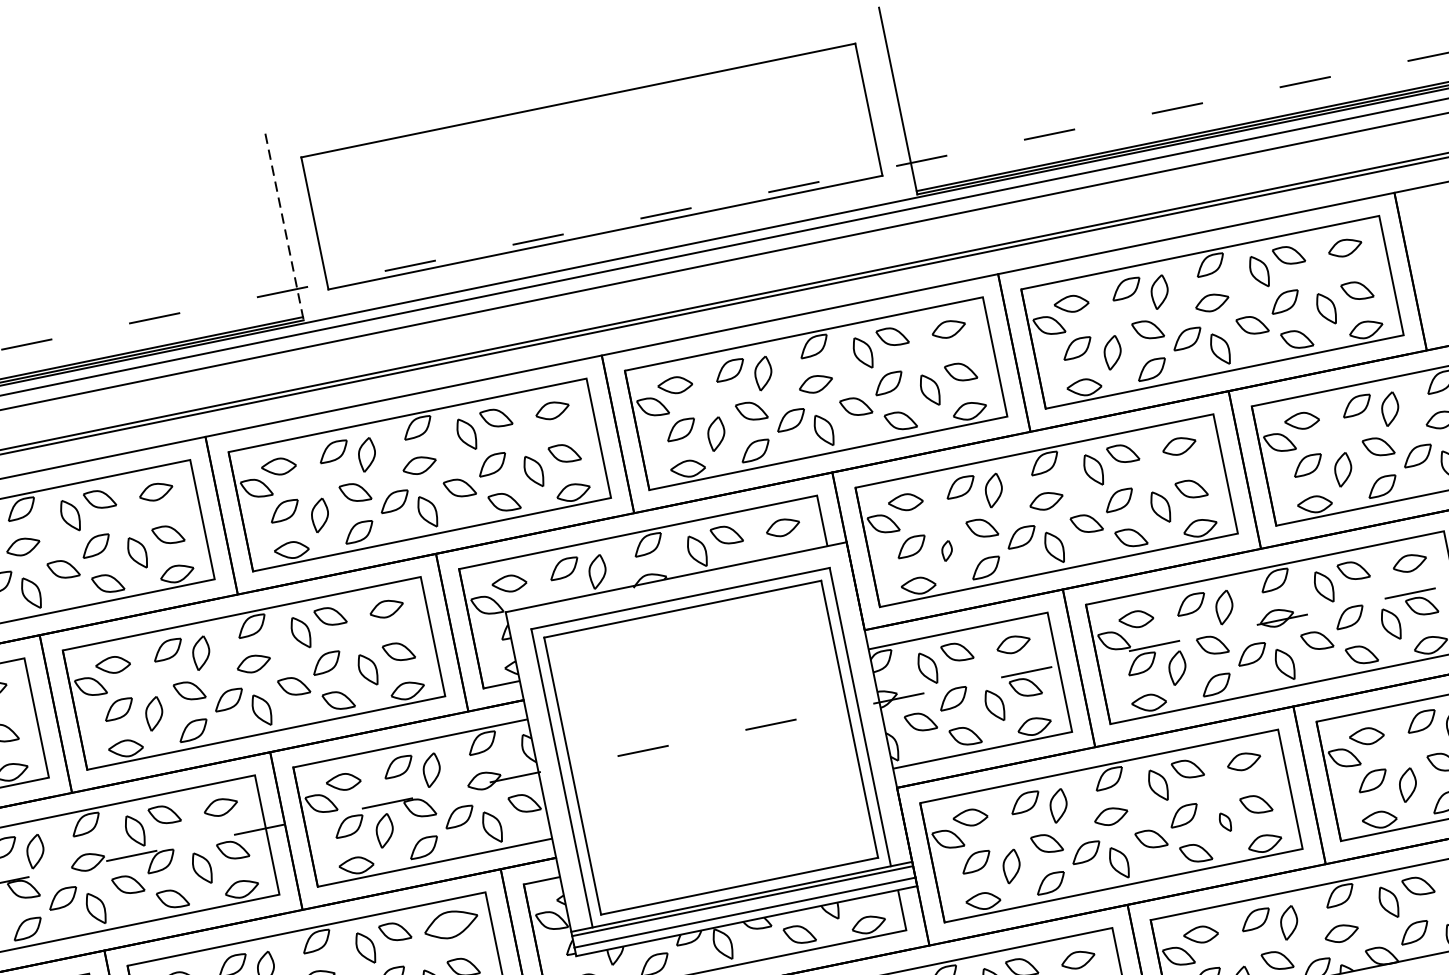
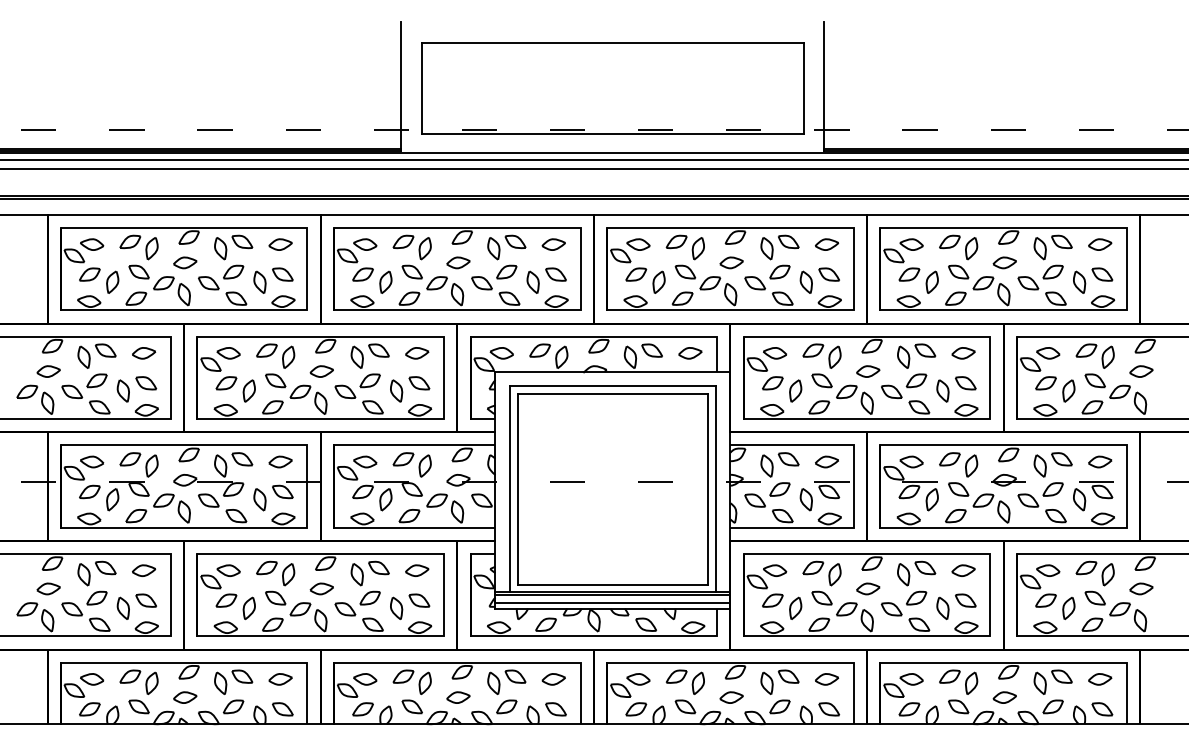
line: (284, 228) -> (401, 87), dashed -> solid
part: (946, 550) -> (795, 390), size x1.67
part: (1224, 821) -> (942, 607), size x1.67
part: (451, 923) -> (417, 570), size x0.62

